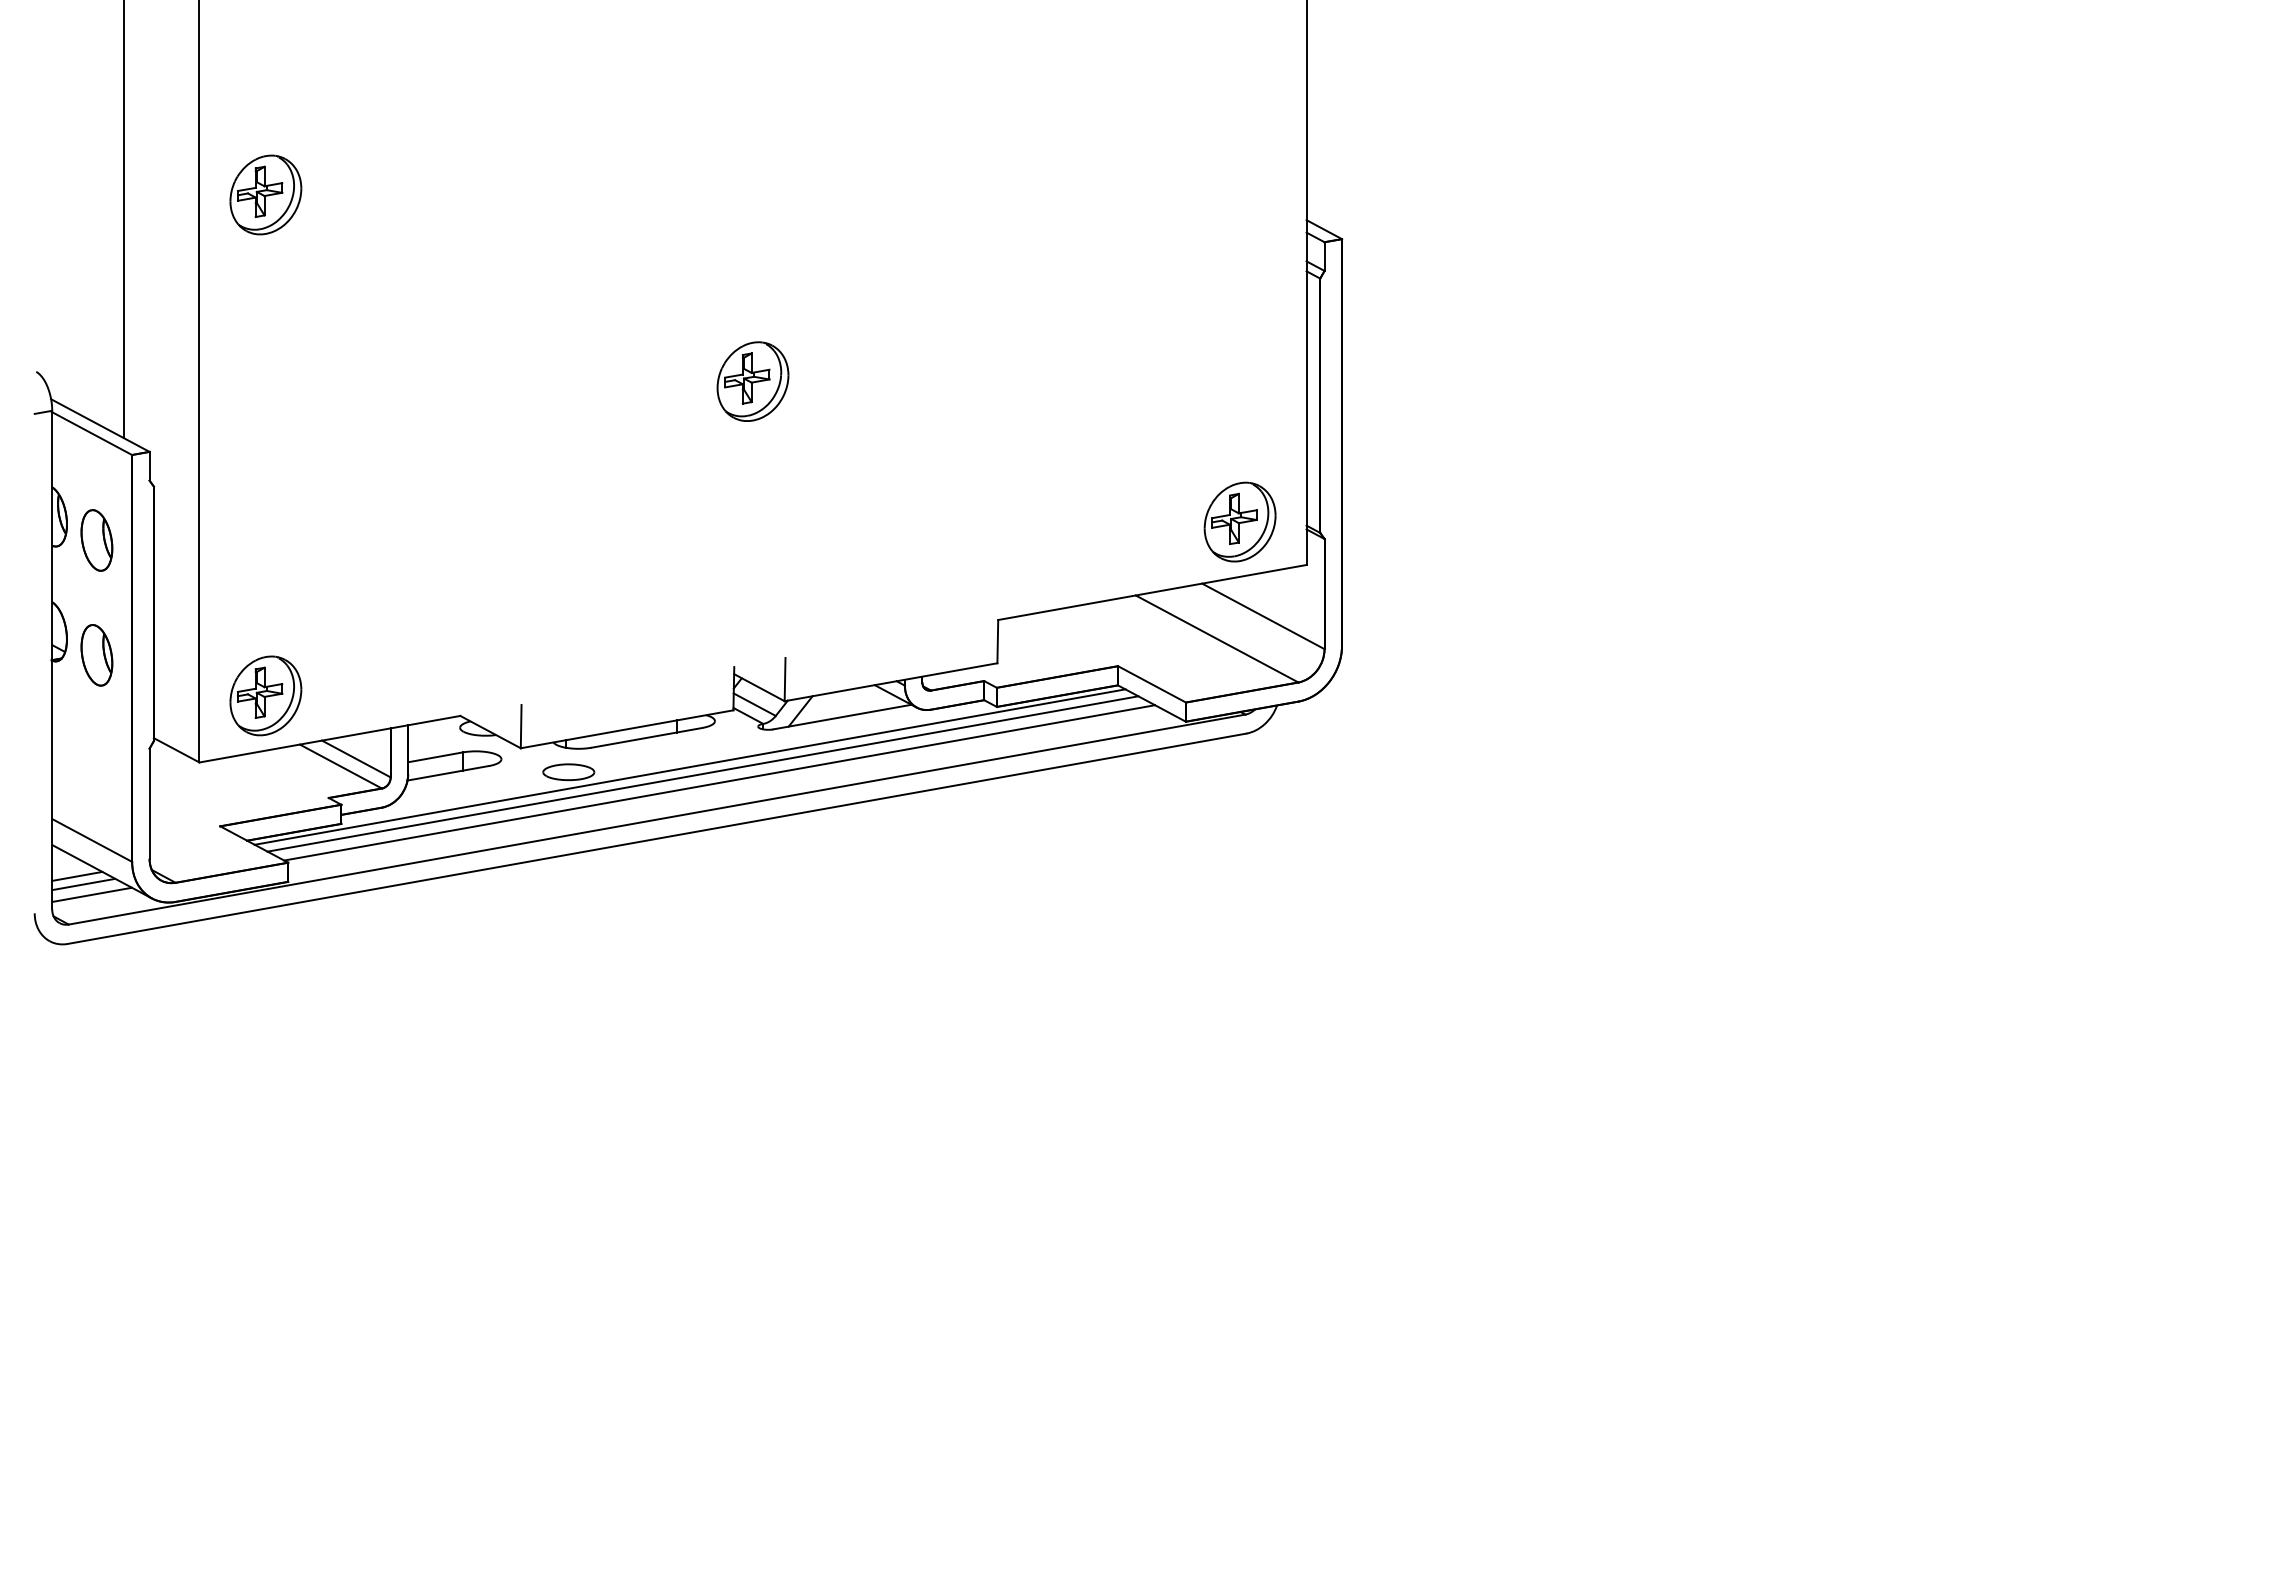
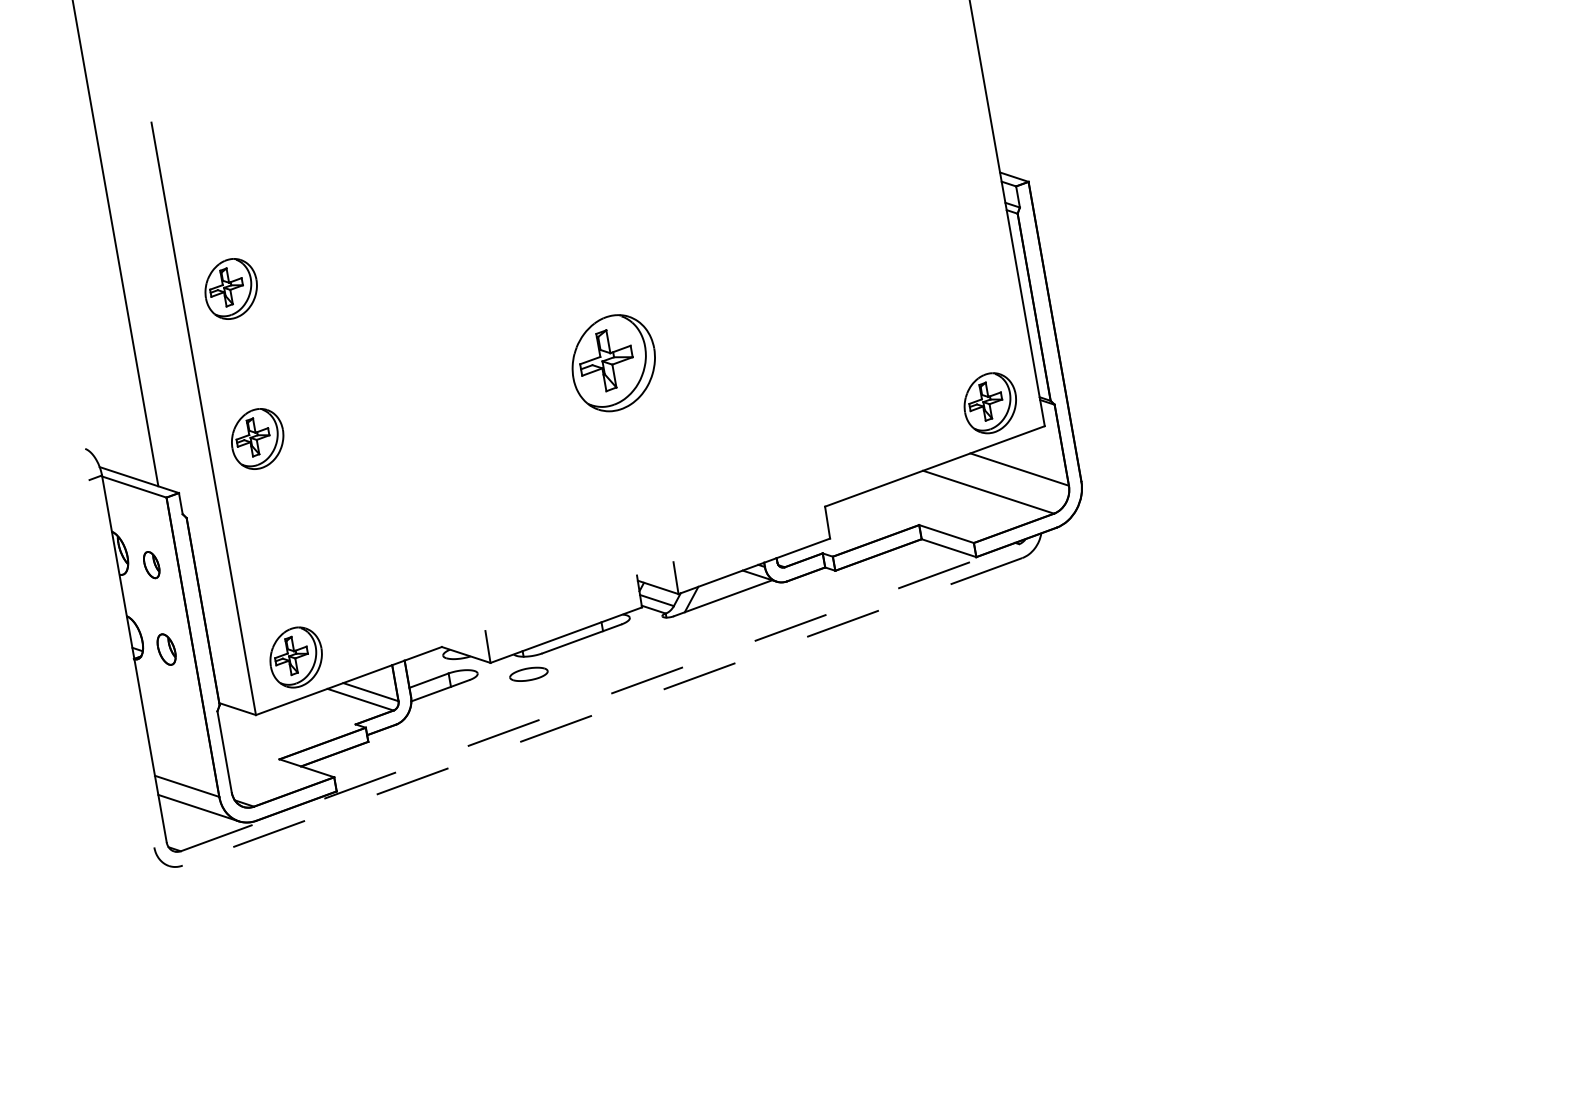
part: (752, 381) -> (613, 363), size x1.6
part: (265, 398) -> (257, 438), added
part: (96, 540) -> (151, 565), size x0.6
part: (96, 655) -> (166, 649), size x0.7
line: (689, 766) -> (616, 654), removed
line: (702, 773) -> (627, 657), removed
line: (719, 782) -> (641, 662), removed
line: (657, 819) -> (600, 697), solid -> dashed
line: (656, 838) -> (602, 711), solid -> dashed
line: (77, 875) -> (180, 814), removed
line: (83, 884) -> (186, 819), removed
line: (91, 894) -> (193, 826), removed

